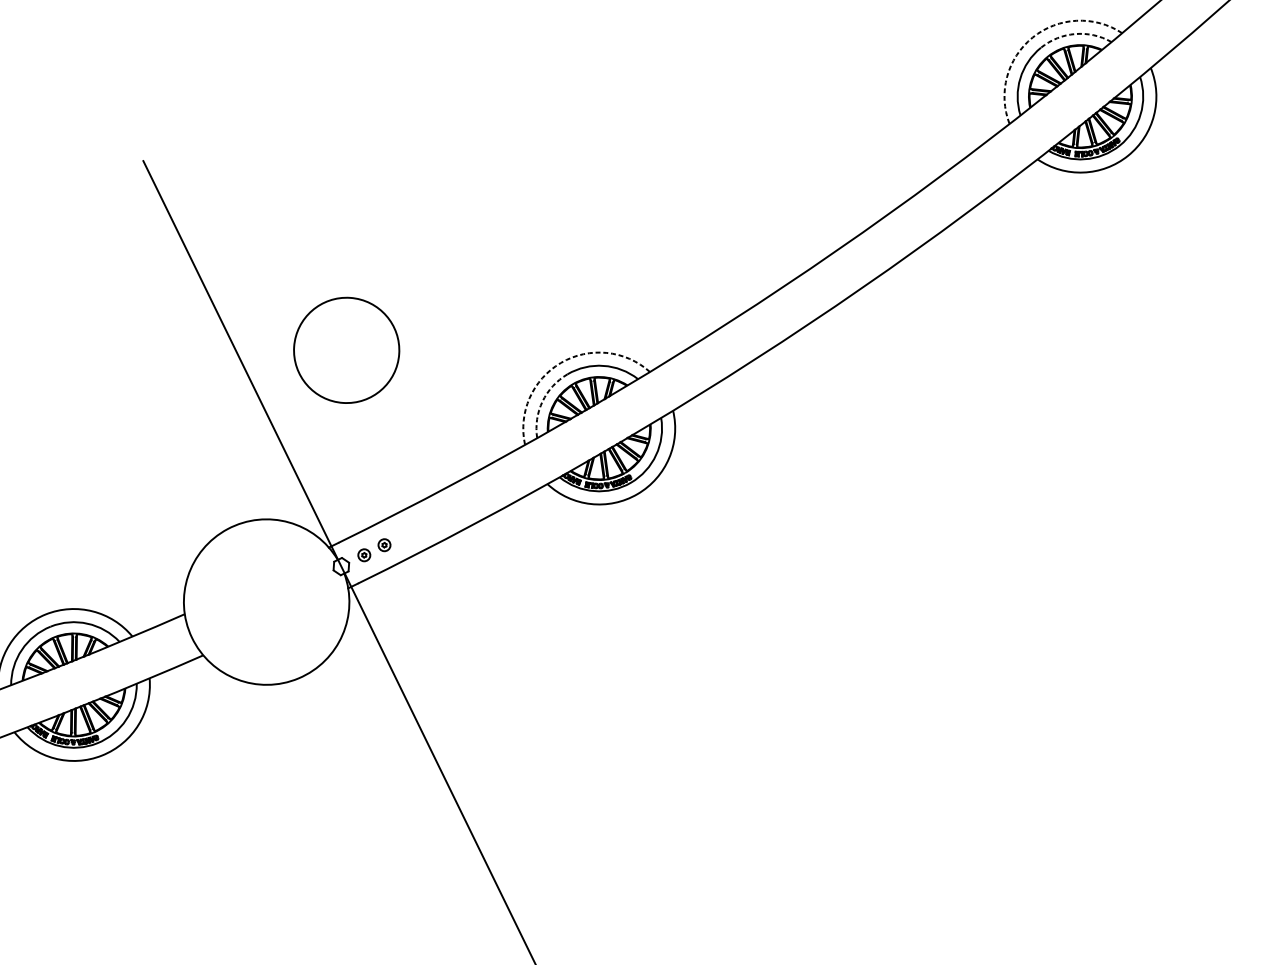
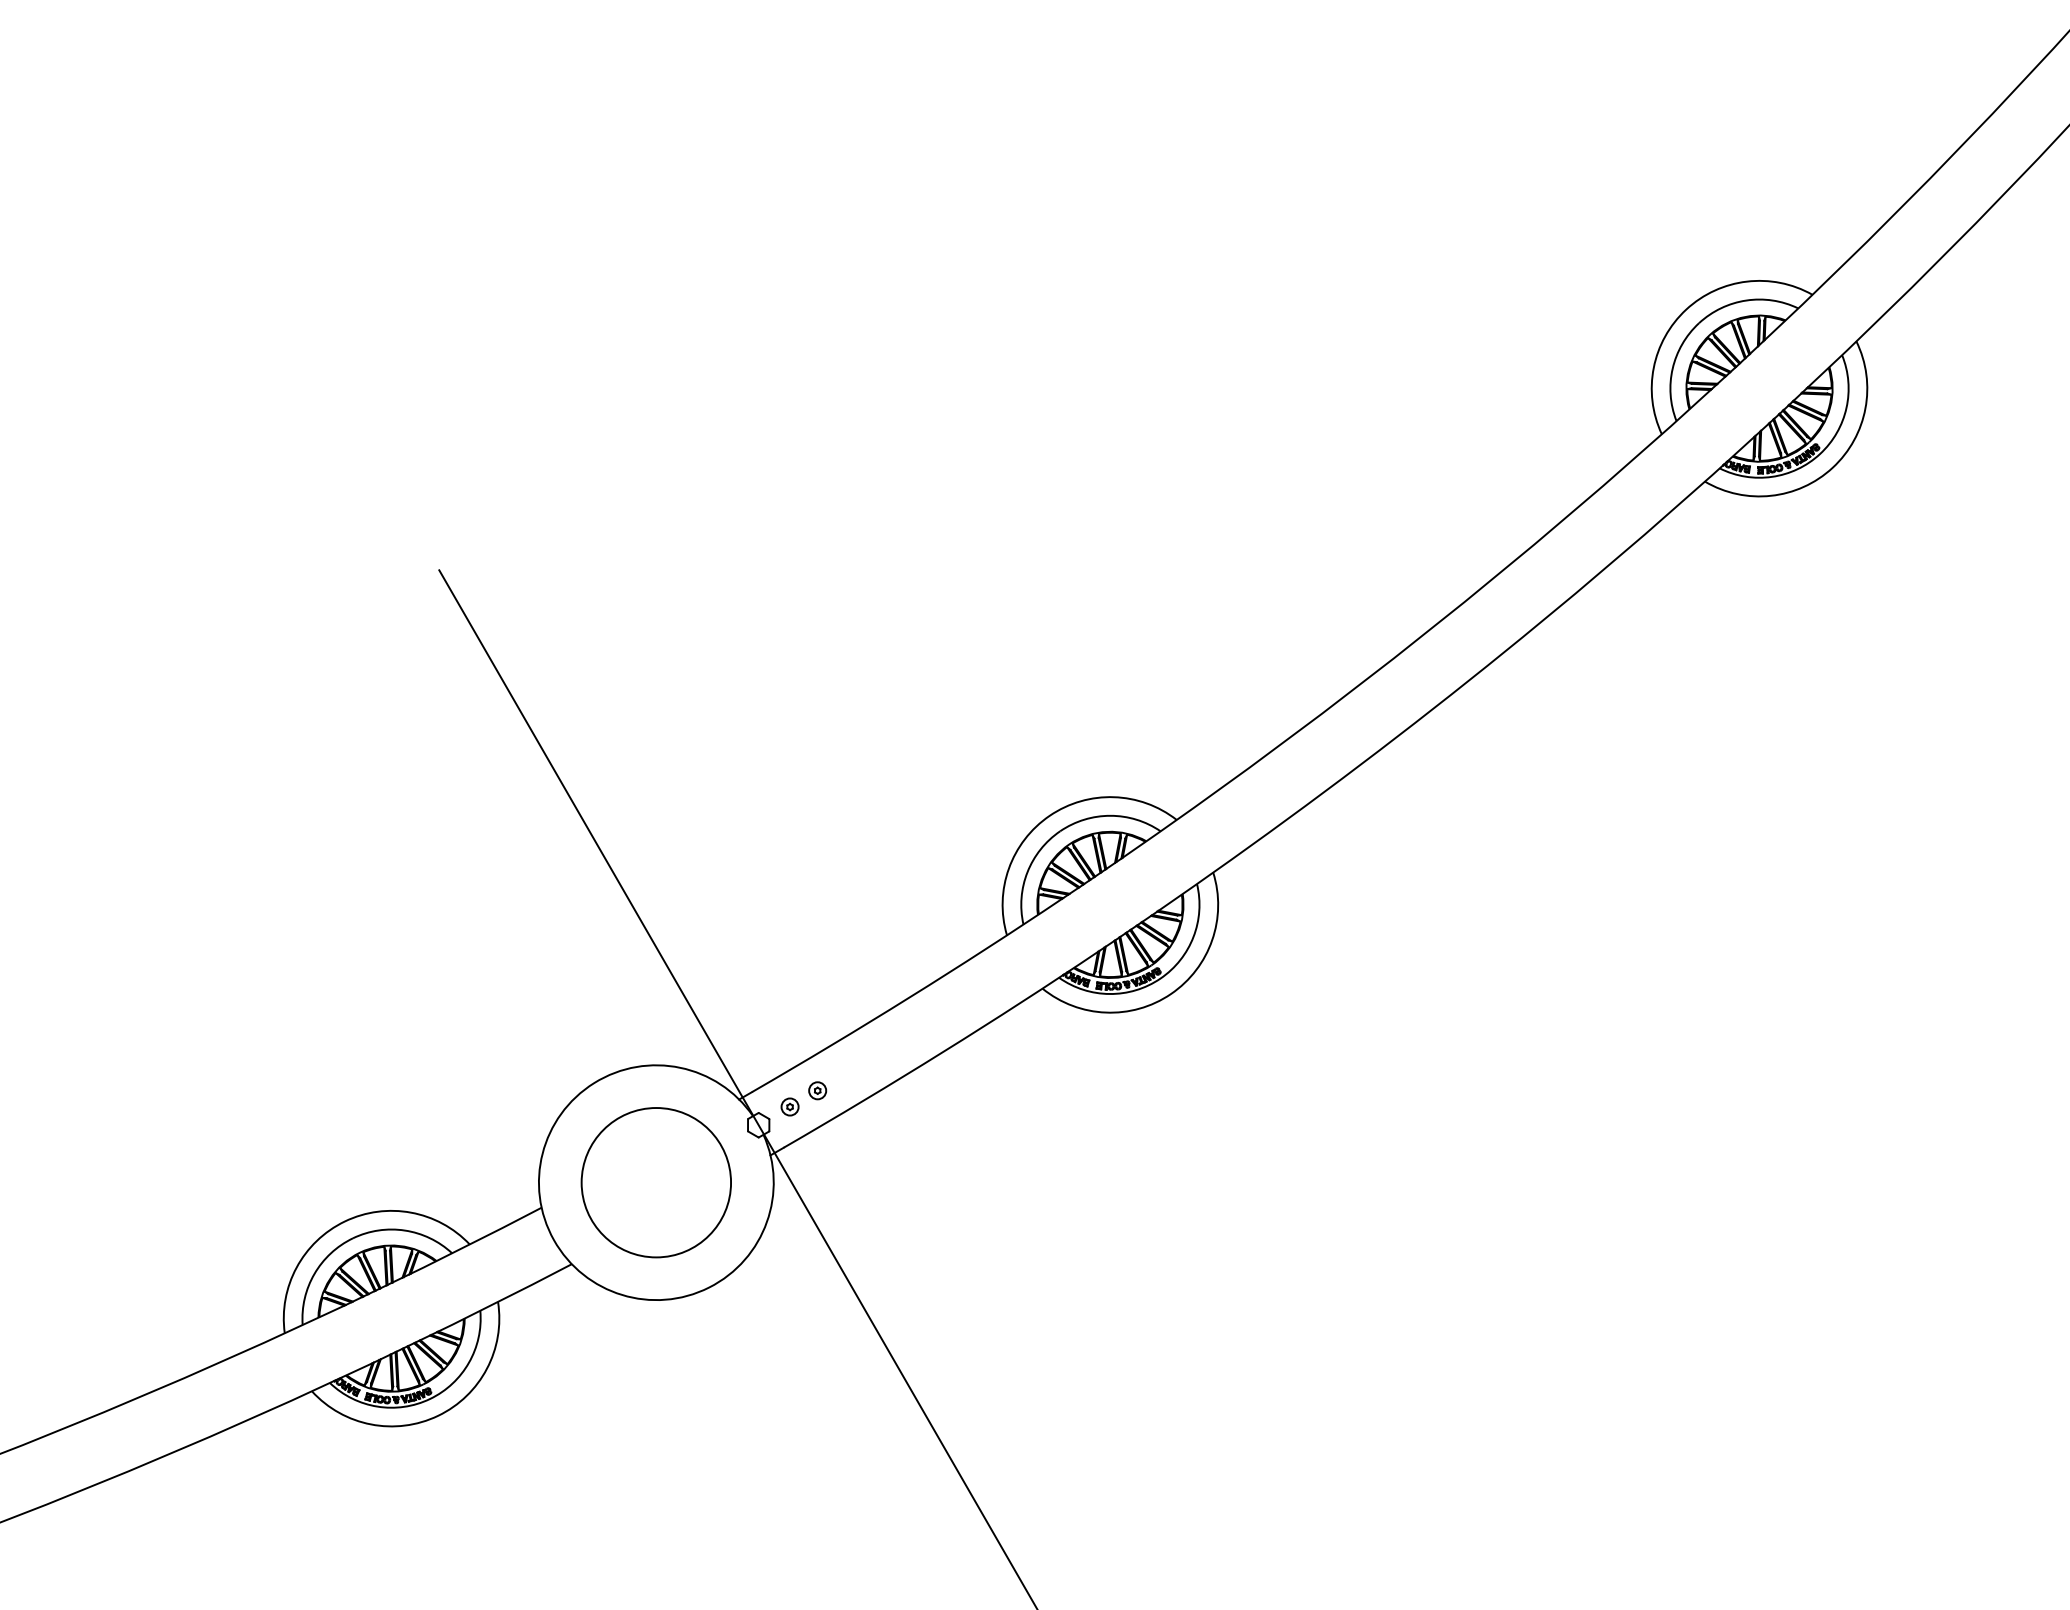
arc: (1075, 34) -> (1746, 300), dashed -> solid
arc: (1032, 37) -> (1686, 309), dashed -> solid
circle: (346, 350) -> (655, 1182), moved
arc: (560, 362) -> (1049, 815), dashed -> solid
arc: (542, 401) -> (1027, 872), dashed -> solid

